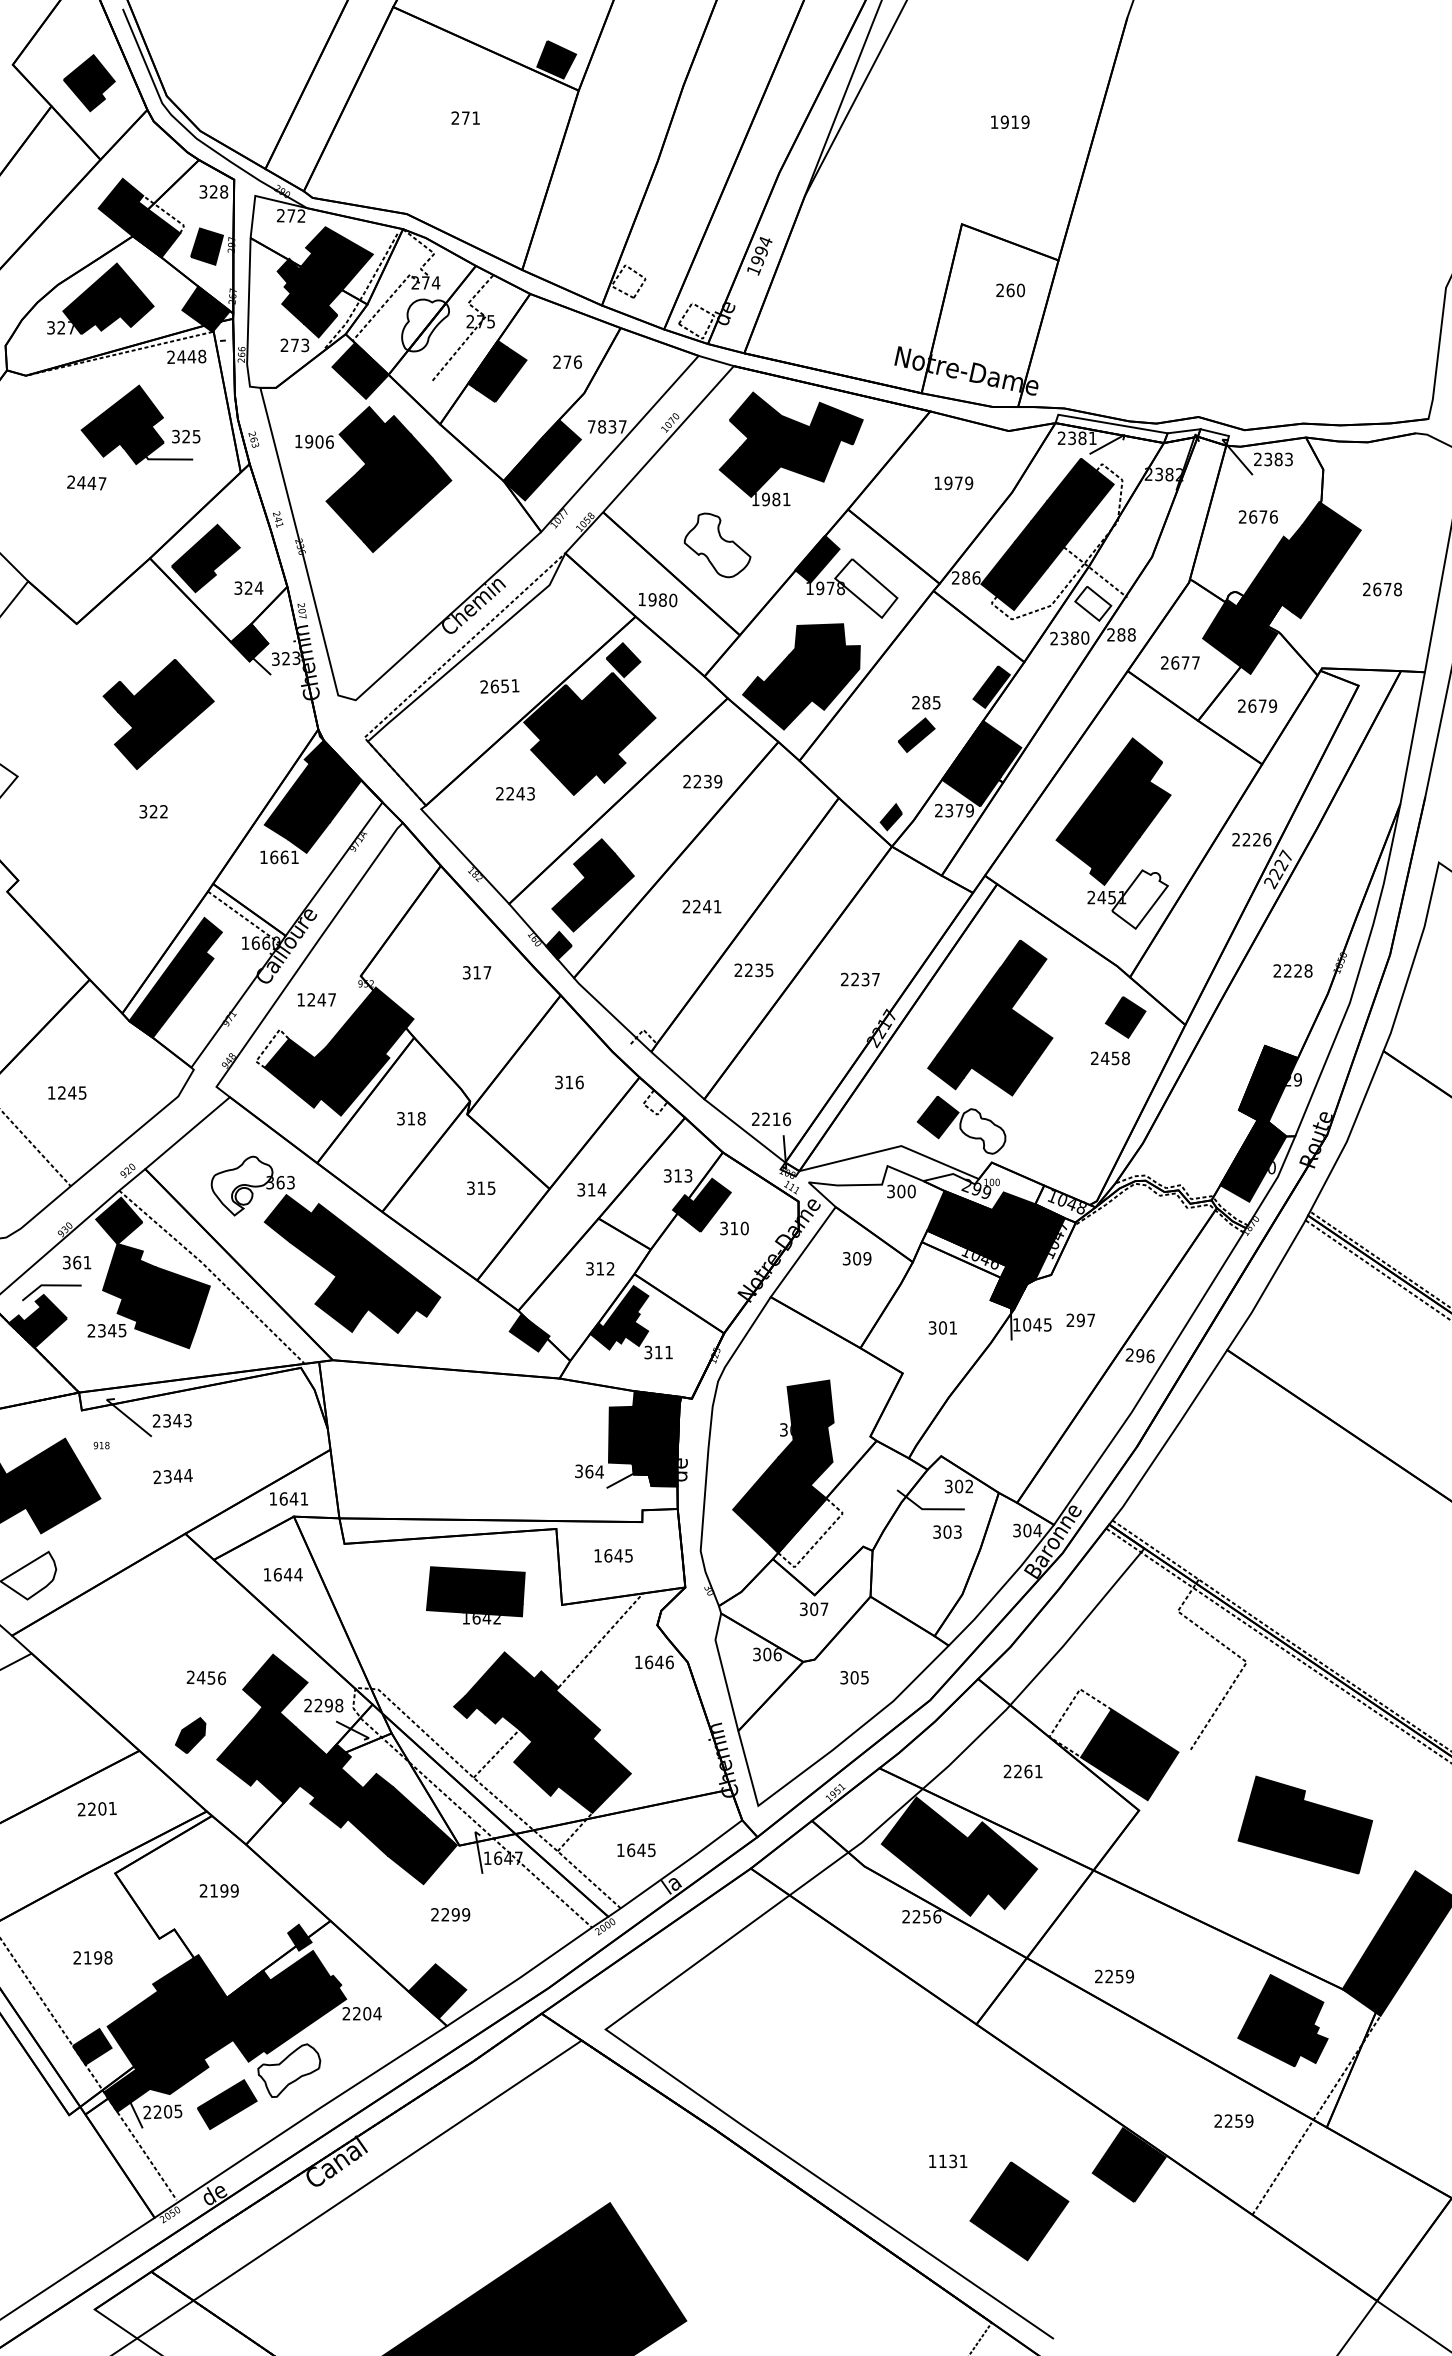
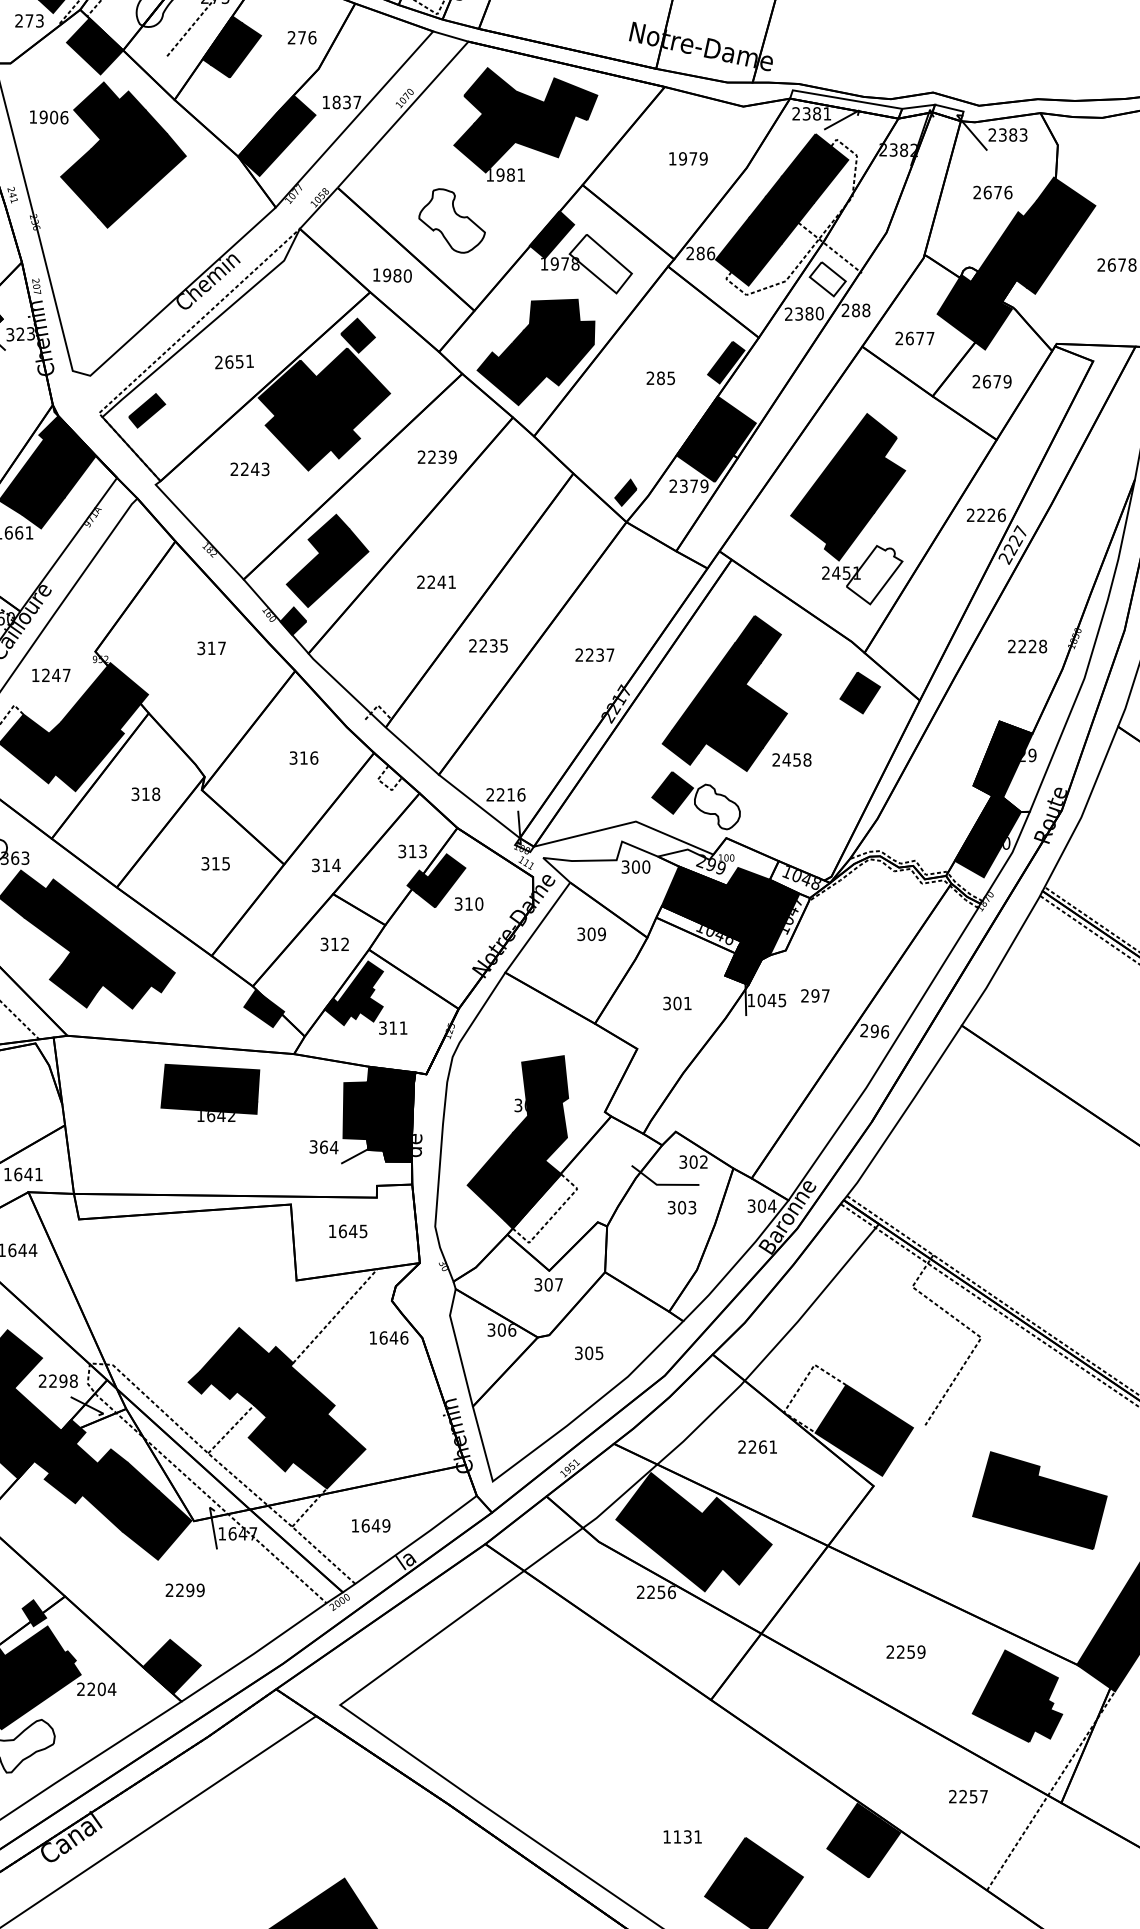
text: (591, 426) -> (326, 102), 7837 -> 1837
part: (916, 734) -> (147, 410), moved
text: (1110, 1058) -> (792, 760), moved
part: (475, 1595) -> (210, 1093), moved
text: (651, 1849) -> (386, 1525), 1645 -> 1649
text: (1114, 1976) -> (906, 1652), moved
text: (1249, 2120) -> (984, 1796), 2259 -> 2257

